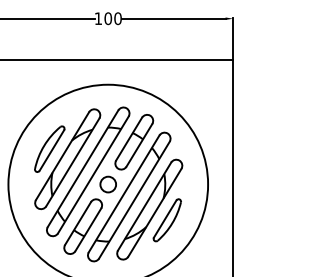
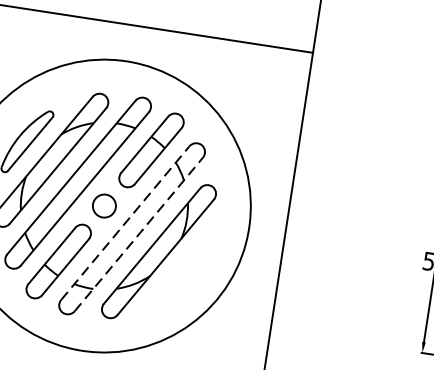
line: (124, 193) -> (125, 222), solid -> dashed
line: (134, 199) -> (139, 233), solid -> dashed
part: (166, 220) -> (180, 271), removed

